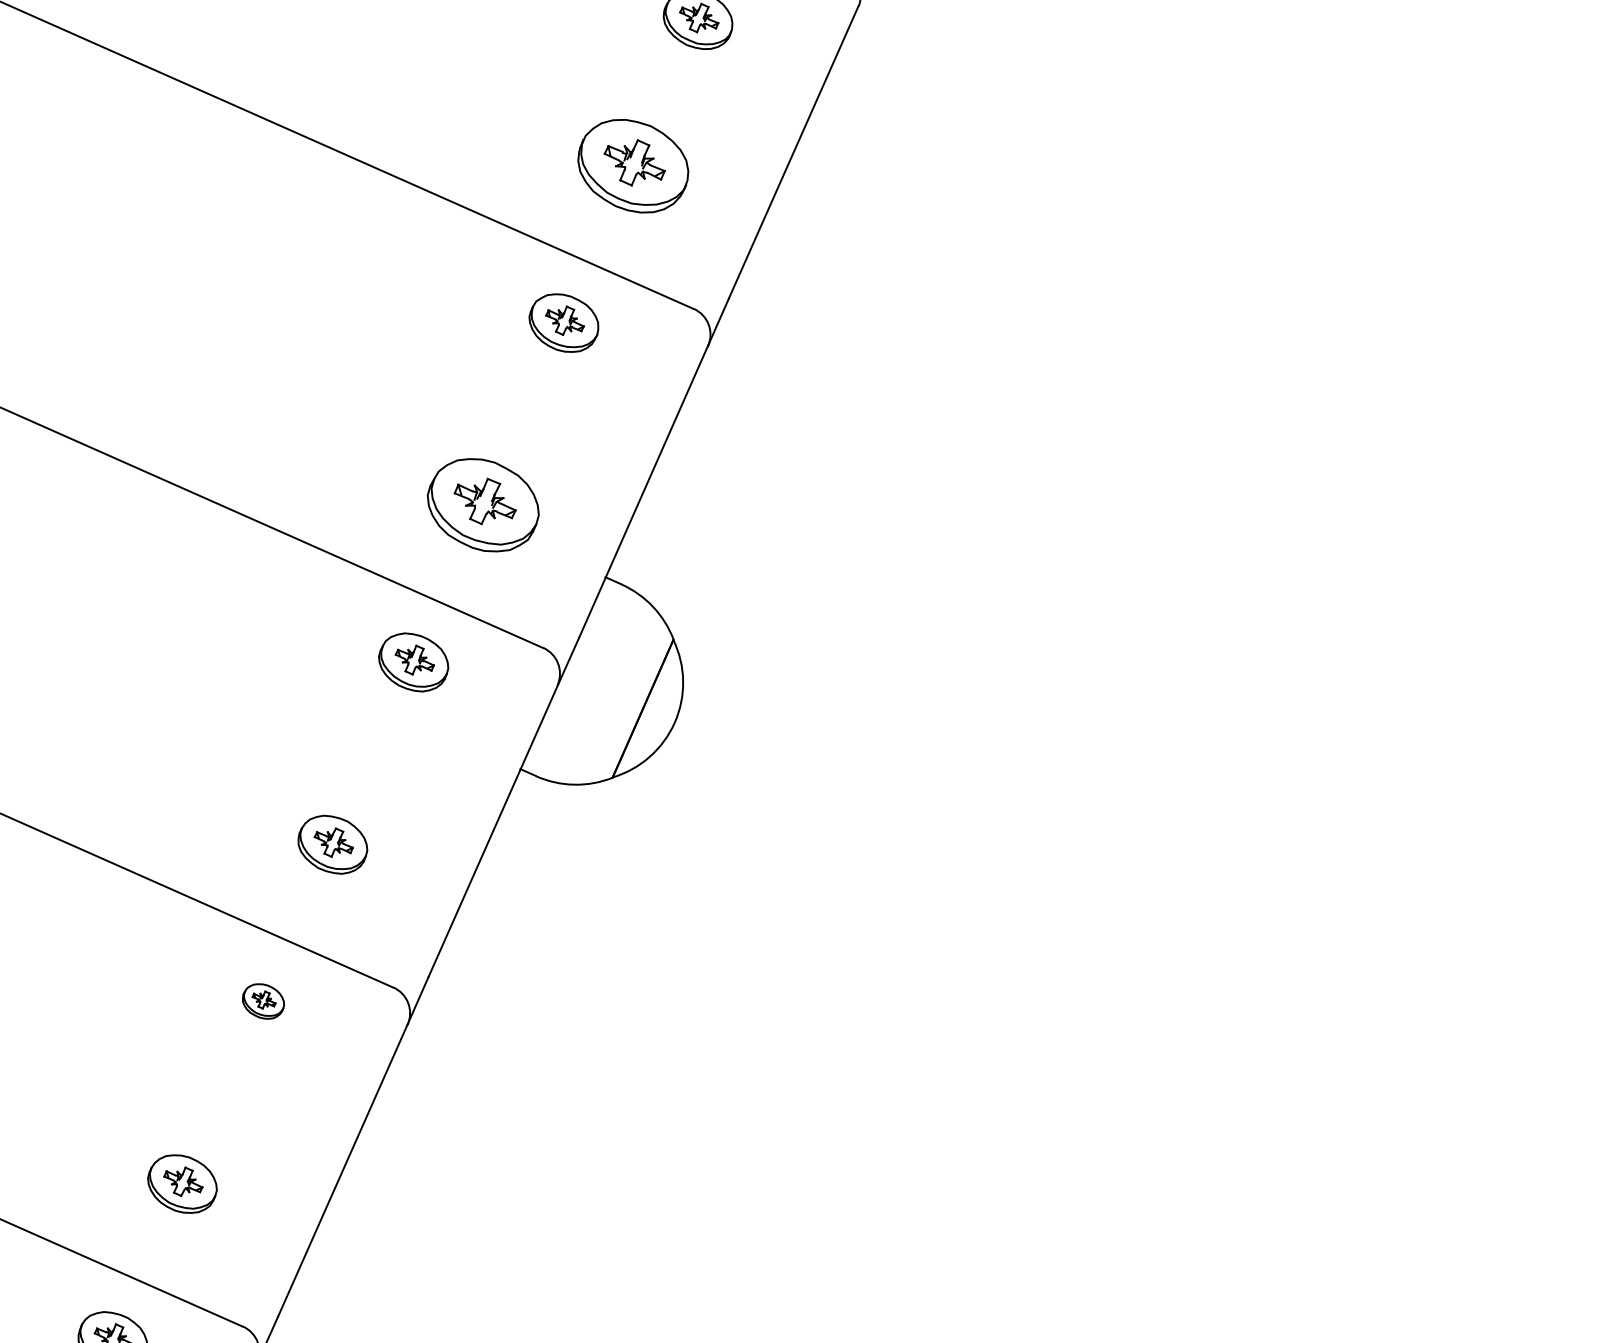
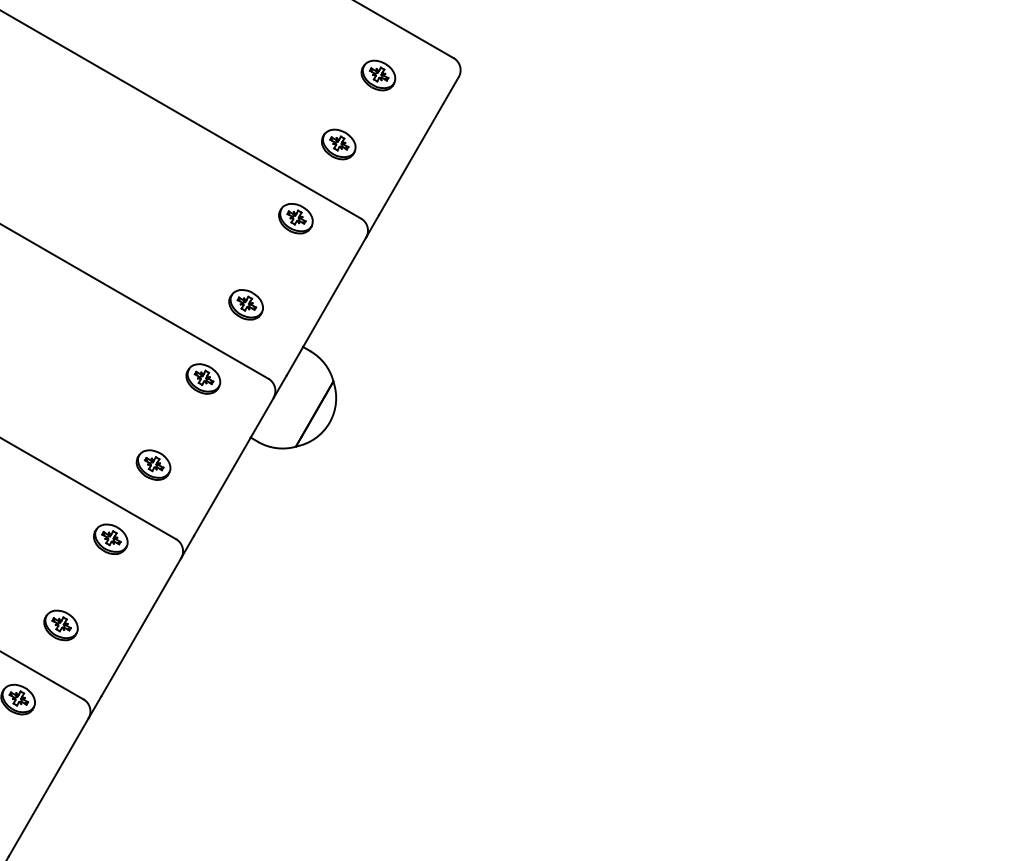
part: (633, 166) -> (338, 144), size x0.62
part: (481, 504) -> (245, 304), size x0.62
part: (262, 1000) -> (110, 538), size x1.67

